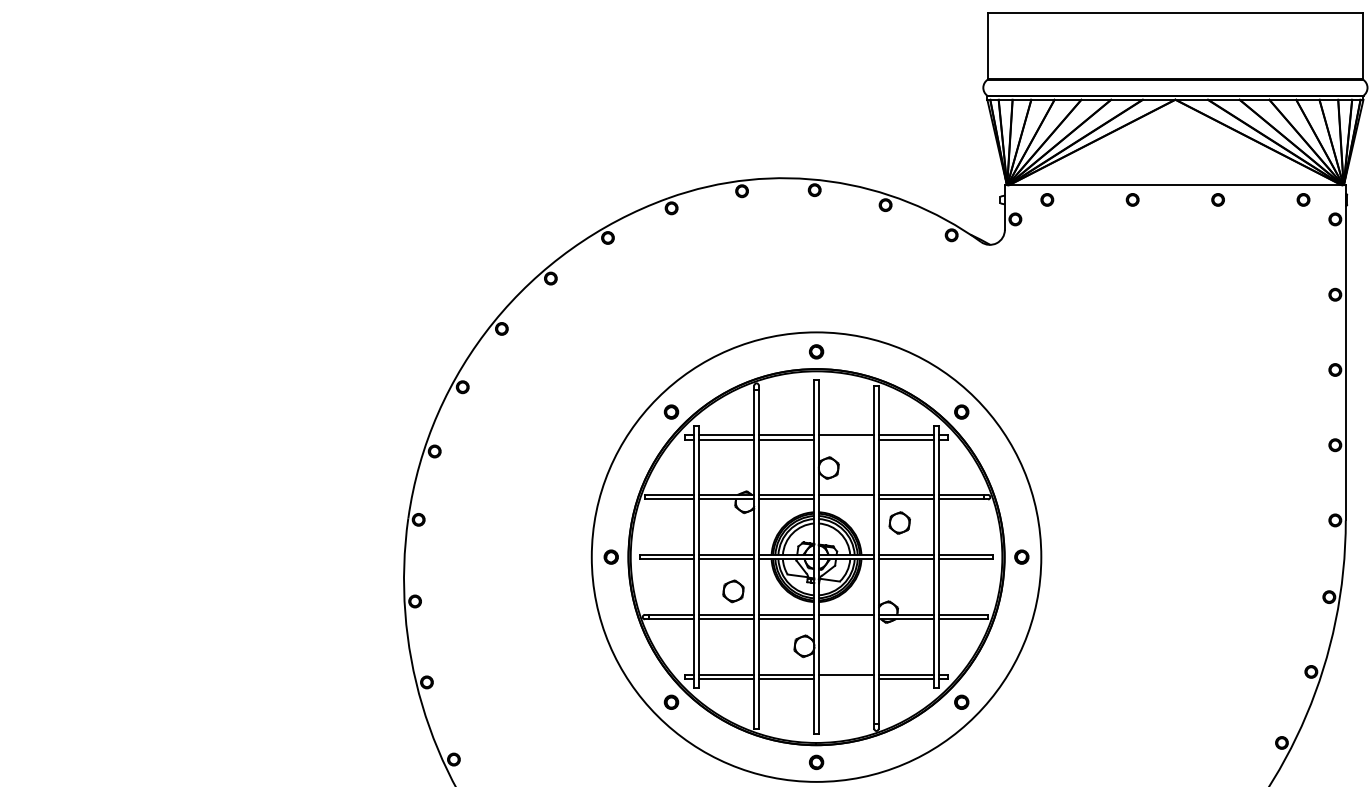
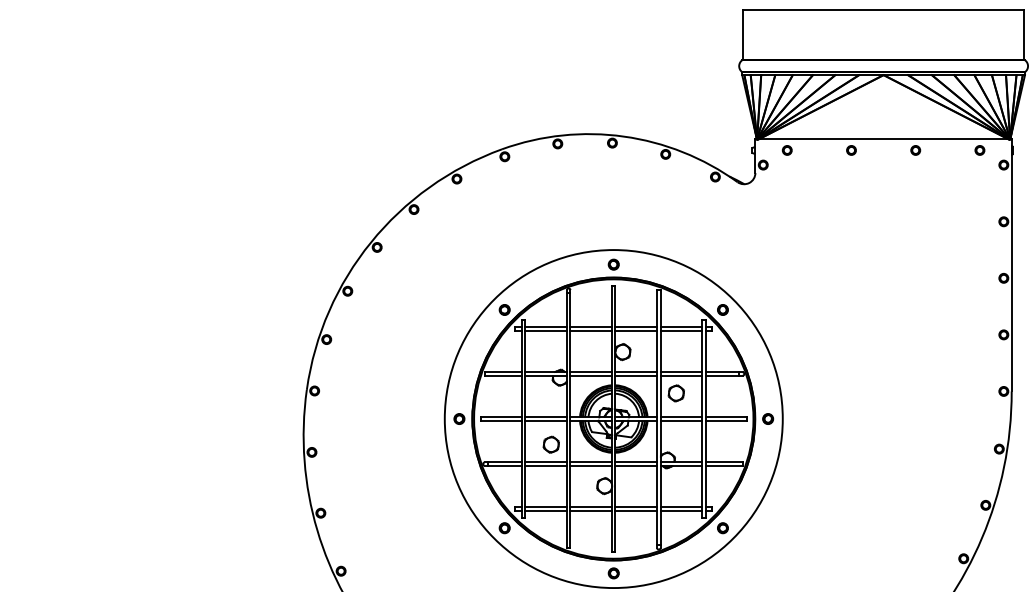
line: (846, 439) -> (636, 330), added
line: (846, 499) -> (636, 375), added
line: (846, 618) -> (636, 465), added
line: (846, 678) -> (636, 510), added

